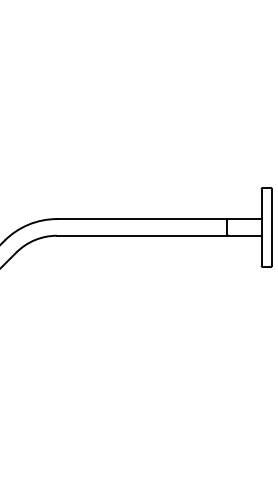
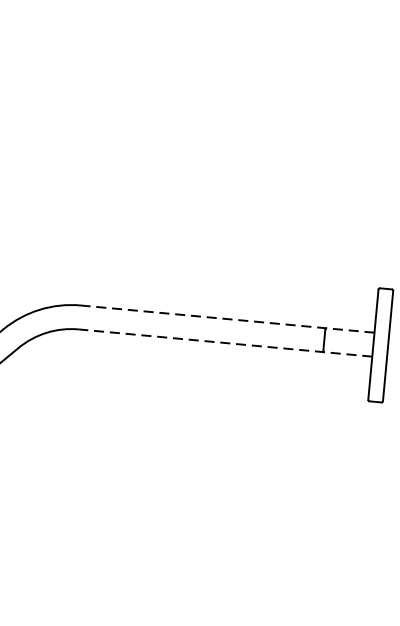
line: (158, 219) -> (226, 319), solid -> dashed
line: (158, 235) -> (224, 342), solid -> dashed

